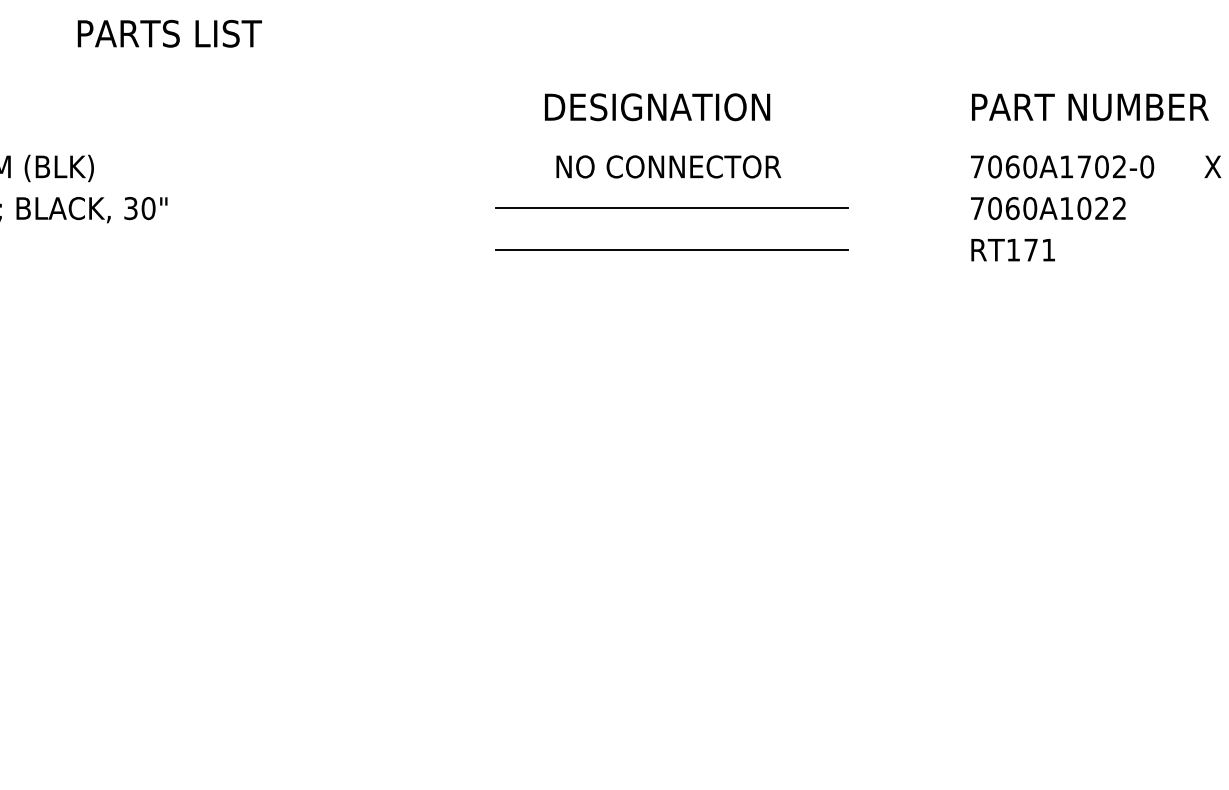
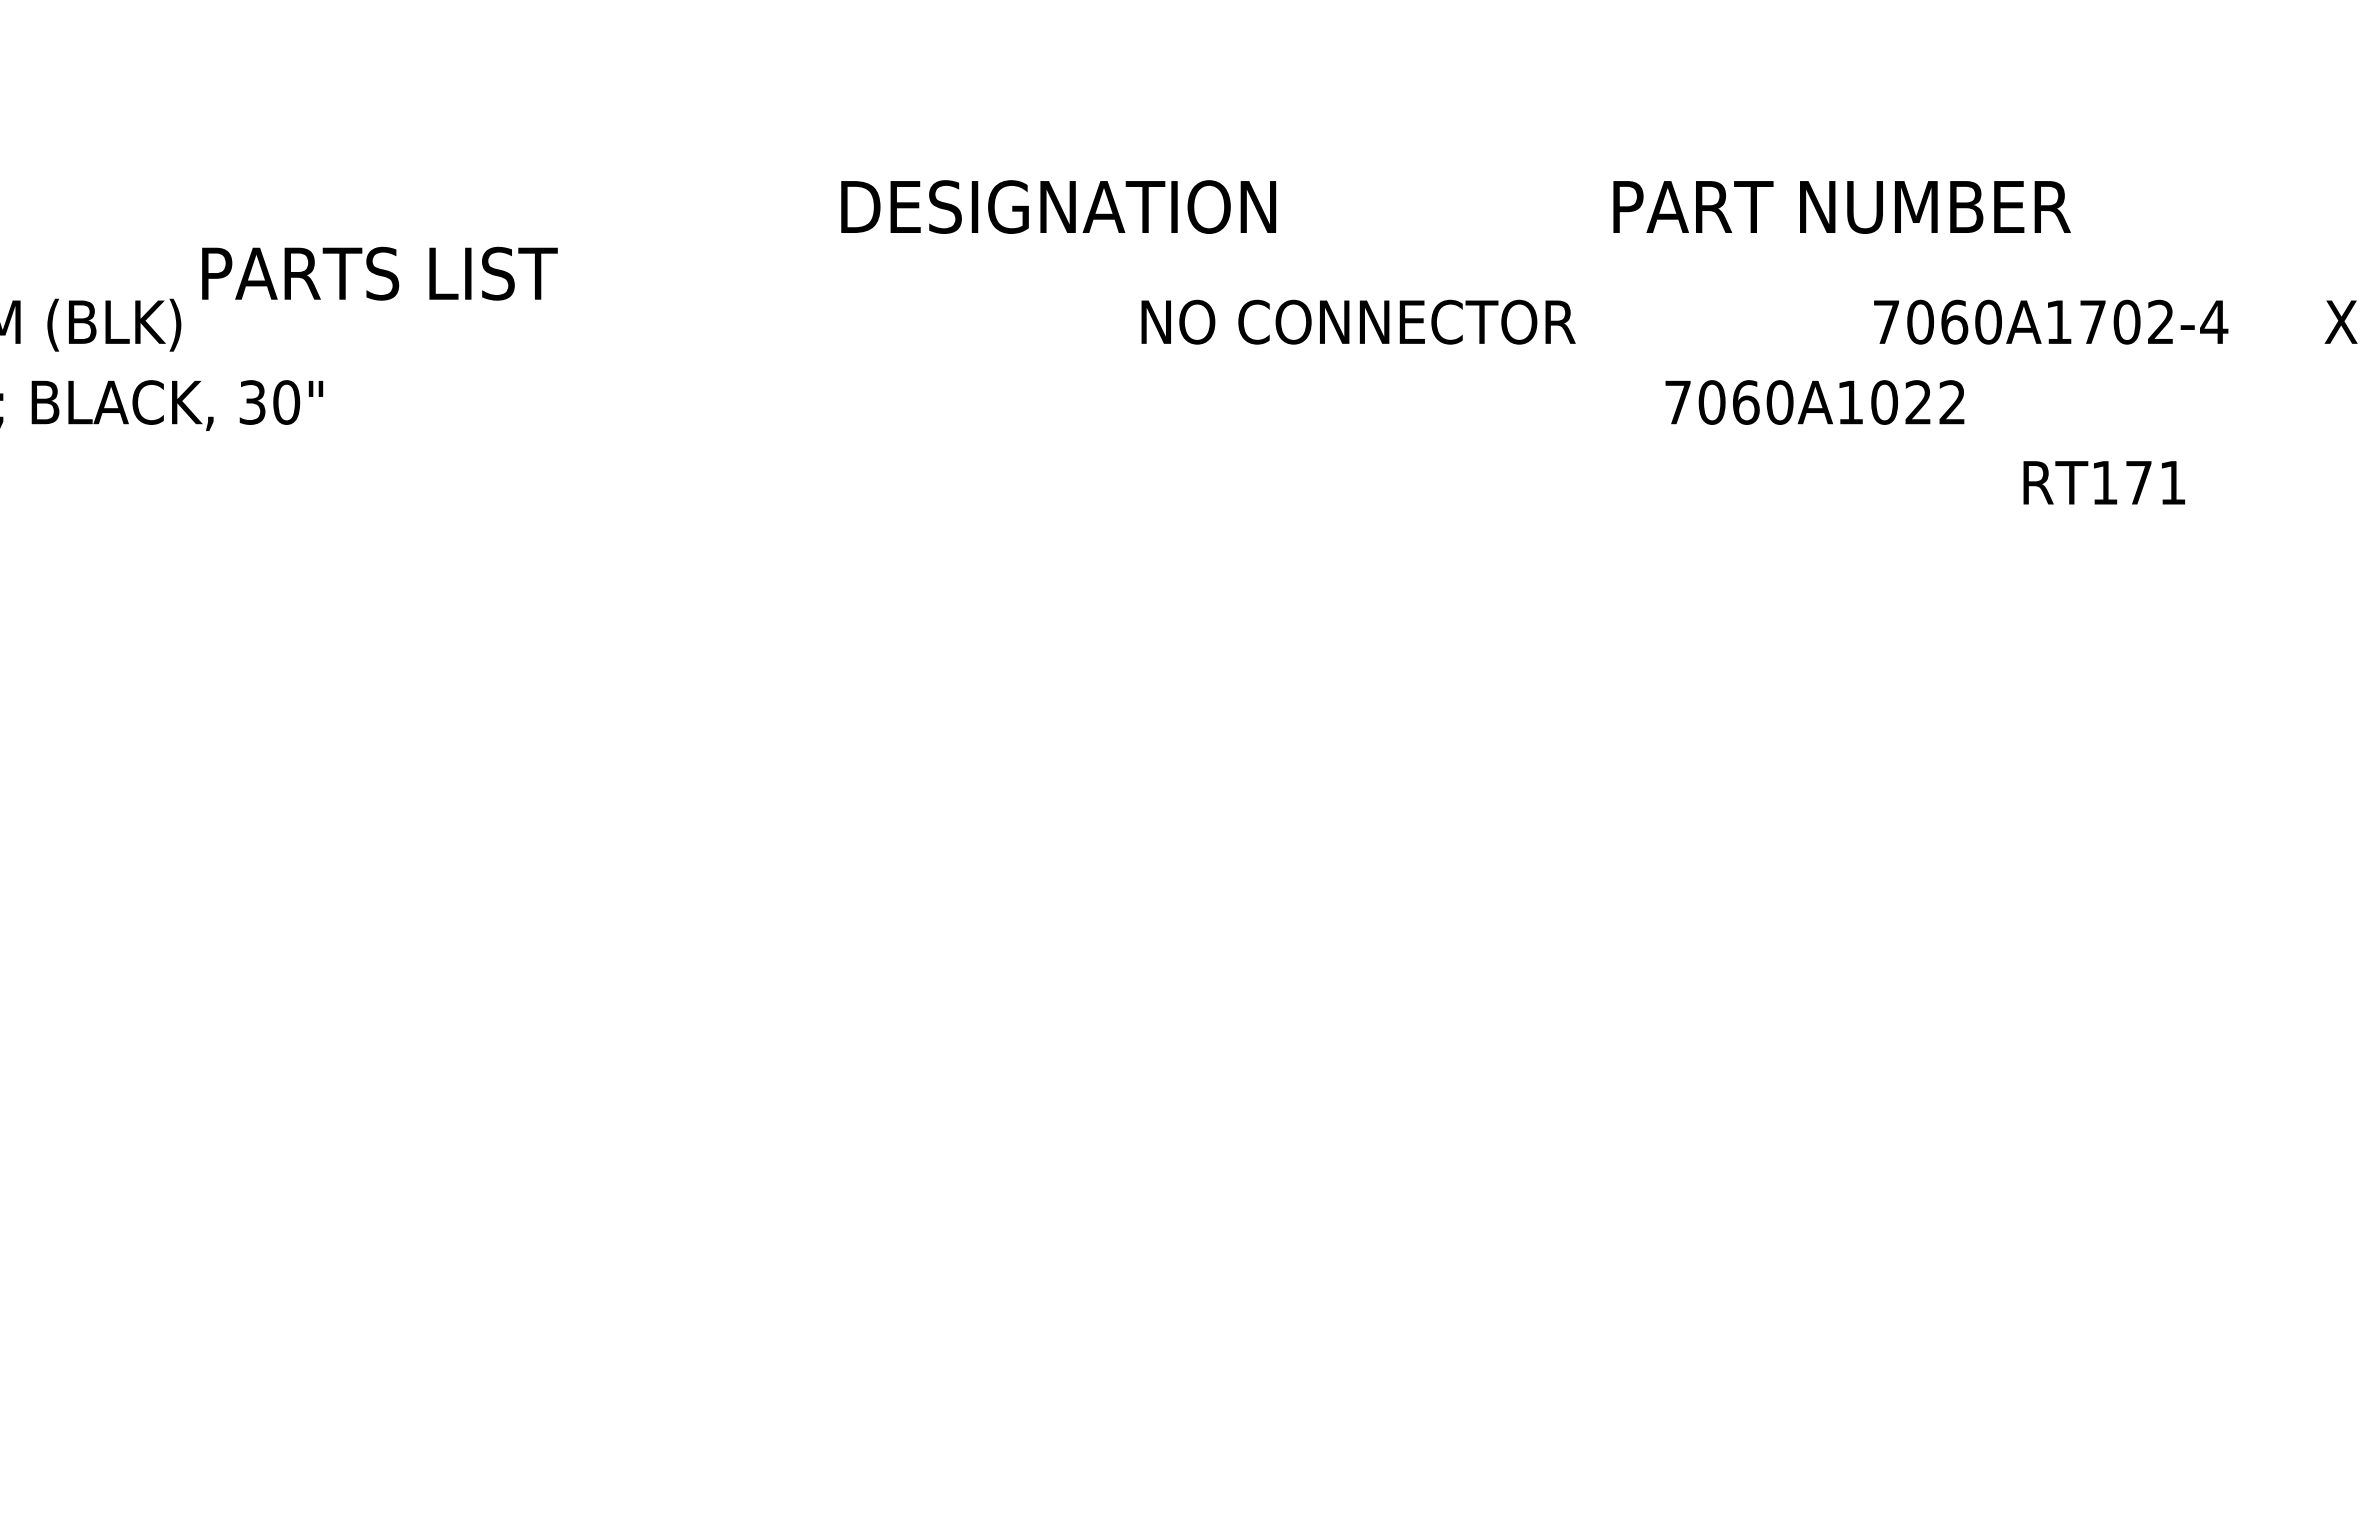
text: (169, 33) -> (379, 273), moved
text: (657, 107) -> (1058, 207), moved
text: (1090, 107) -> (1842, 207), moved
text: (668, 166) -> (1357, 321), moved
text: (1146, 166) -> (2212, 321), 7060A1702-0 -> 7060A1702-4
line: (671, 208) -> (1296, 402), removed
text: (1048, 208) -> (1815, 402), moved
line: (671, 250) -> (1296, 483), removed
text: (1012, 250) -> (2102, 483), moved

